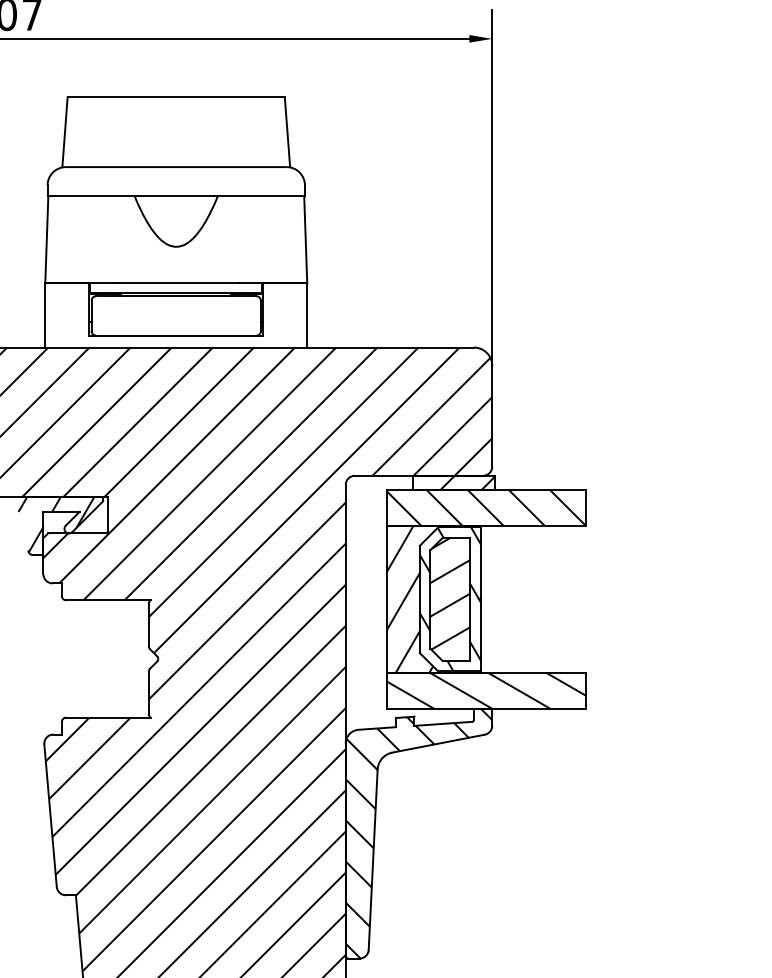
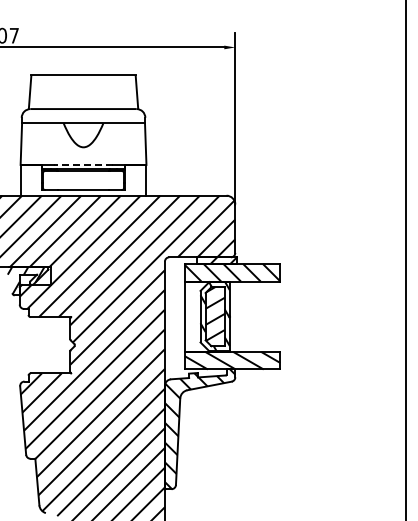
line: (176, 282) -> (83, 164), solid -> dashed
hatch: (432, 599) -> (206, 316), removed

